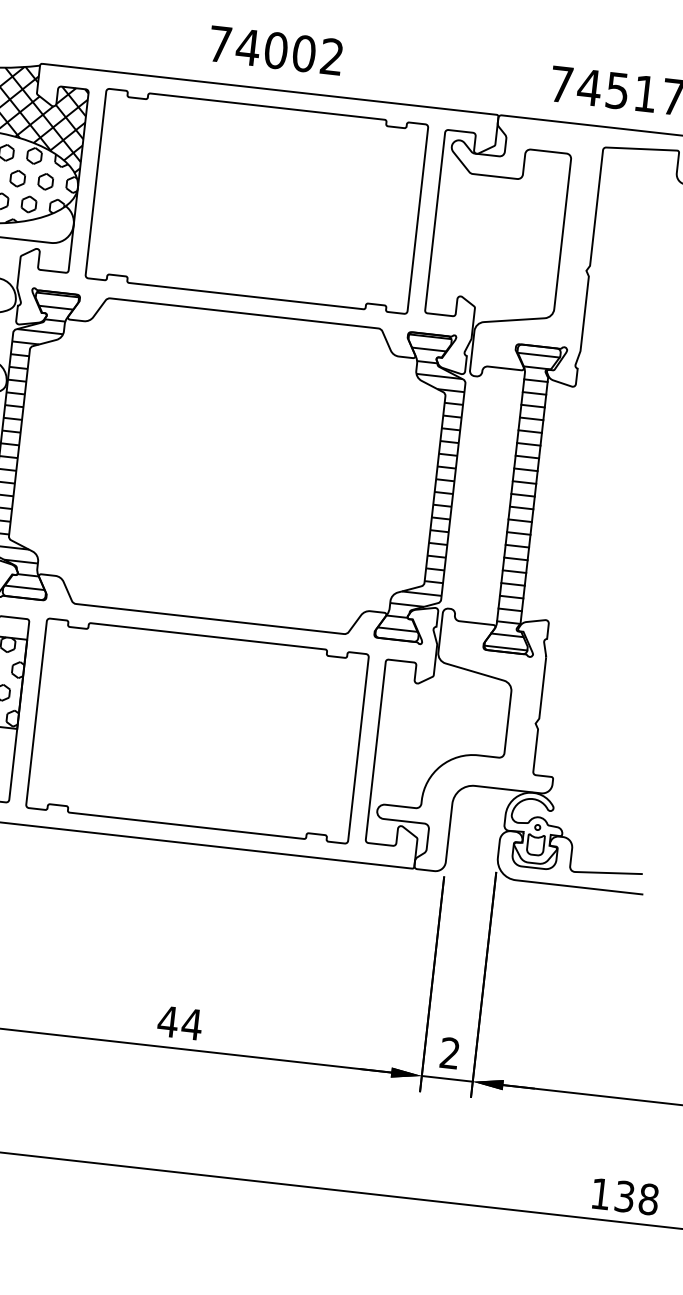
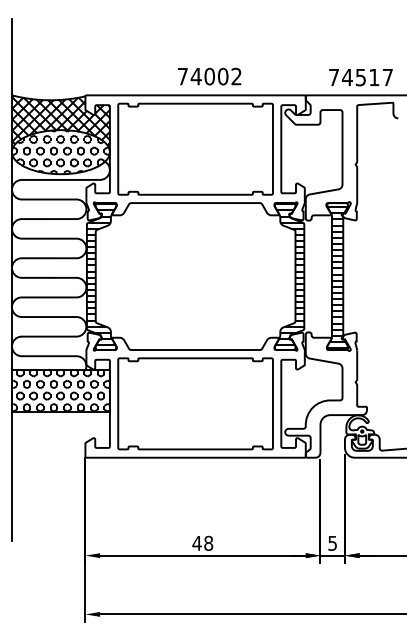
text: (275, 50) -> (209, 76), moved
text: (191, 1022) -> (208, 542), 44 -> 48
text: (449, 1051) -> (332, 542), 2 -> 5

